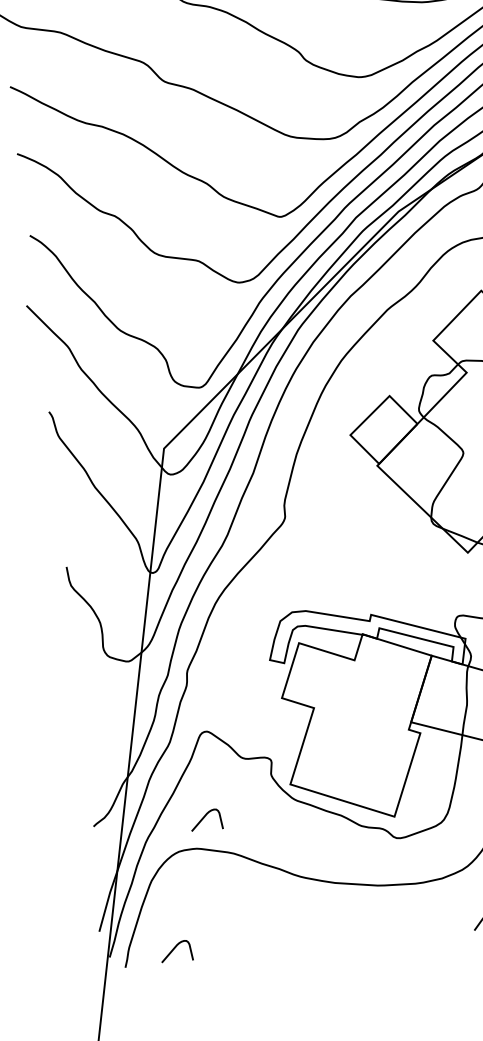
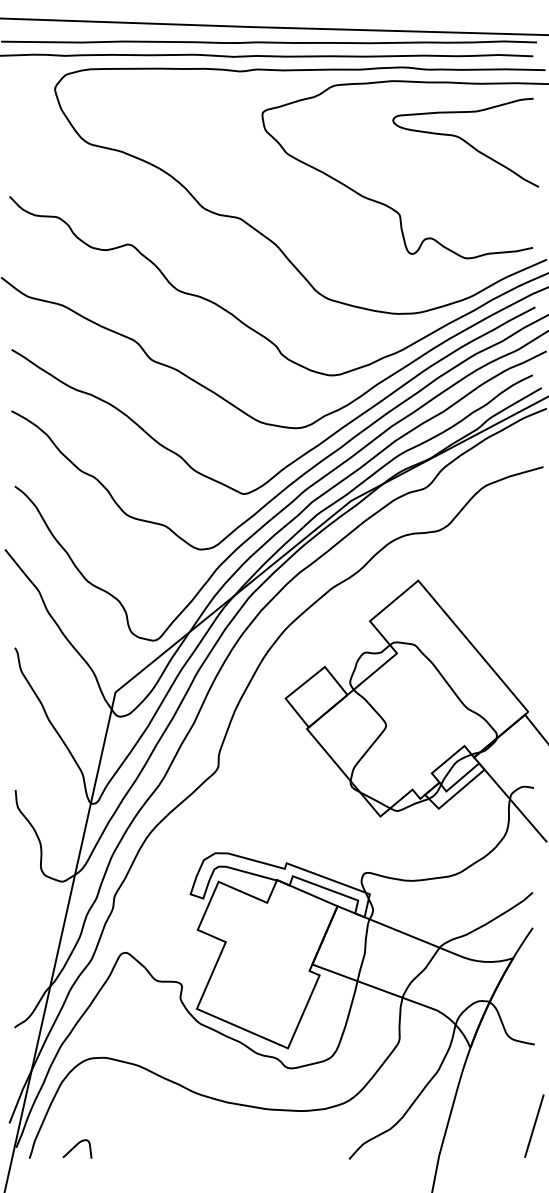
curve: (205, 817) -> (116, 1030), removed

